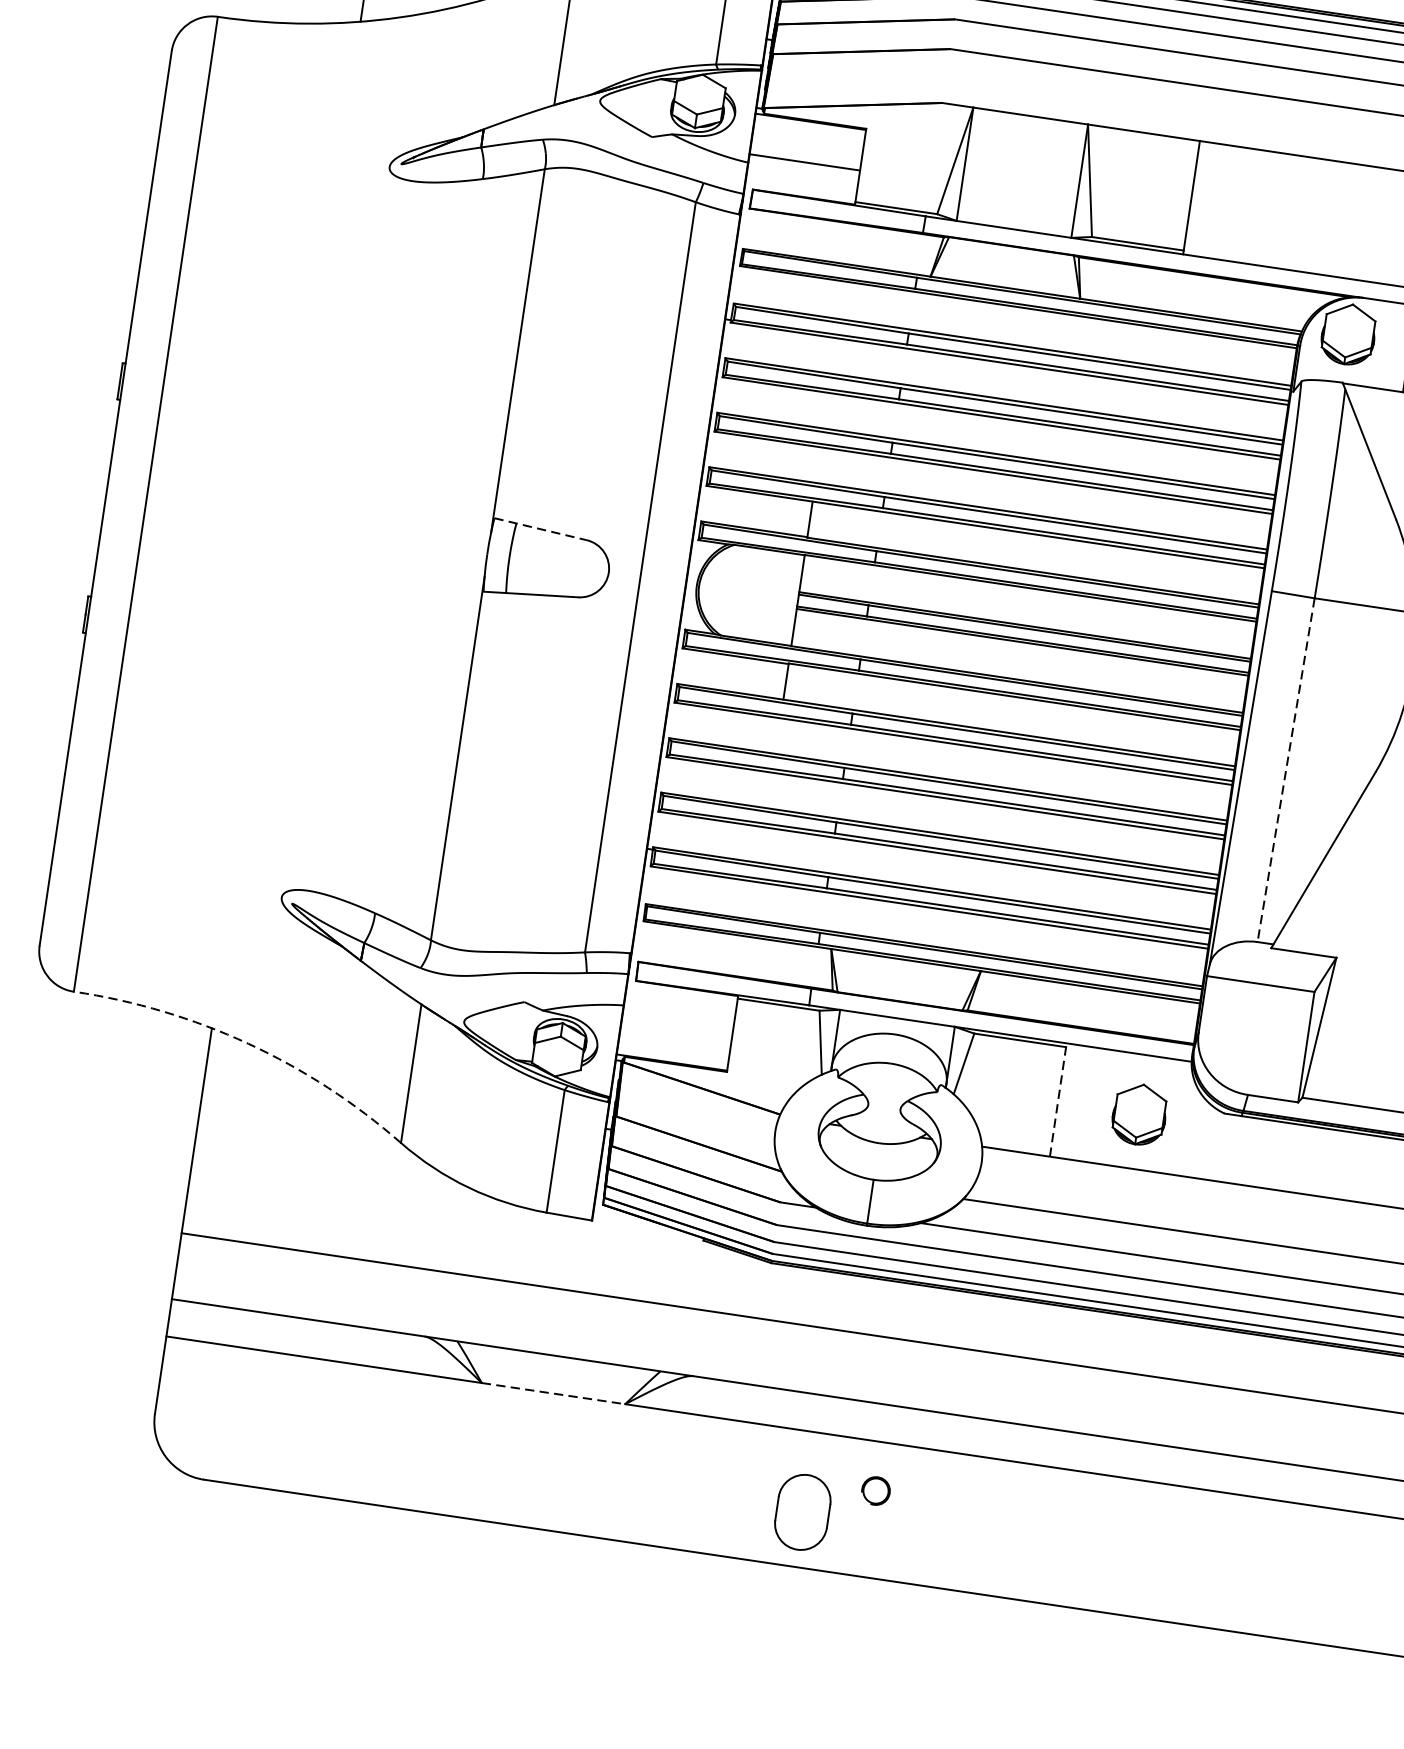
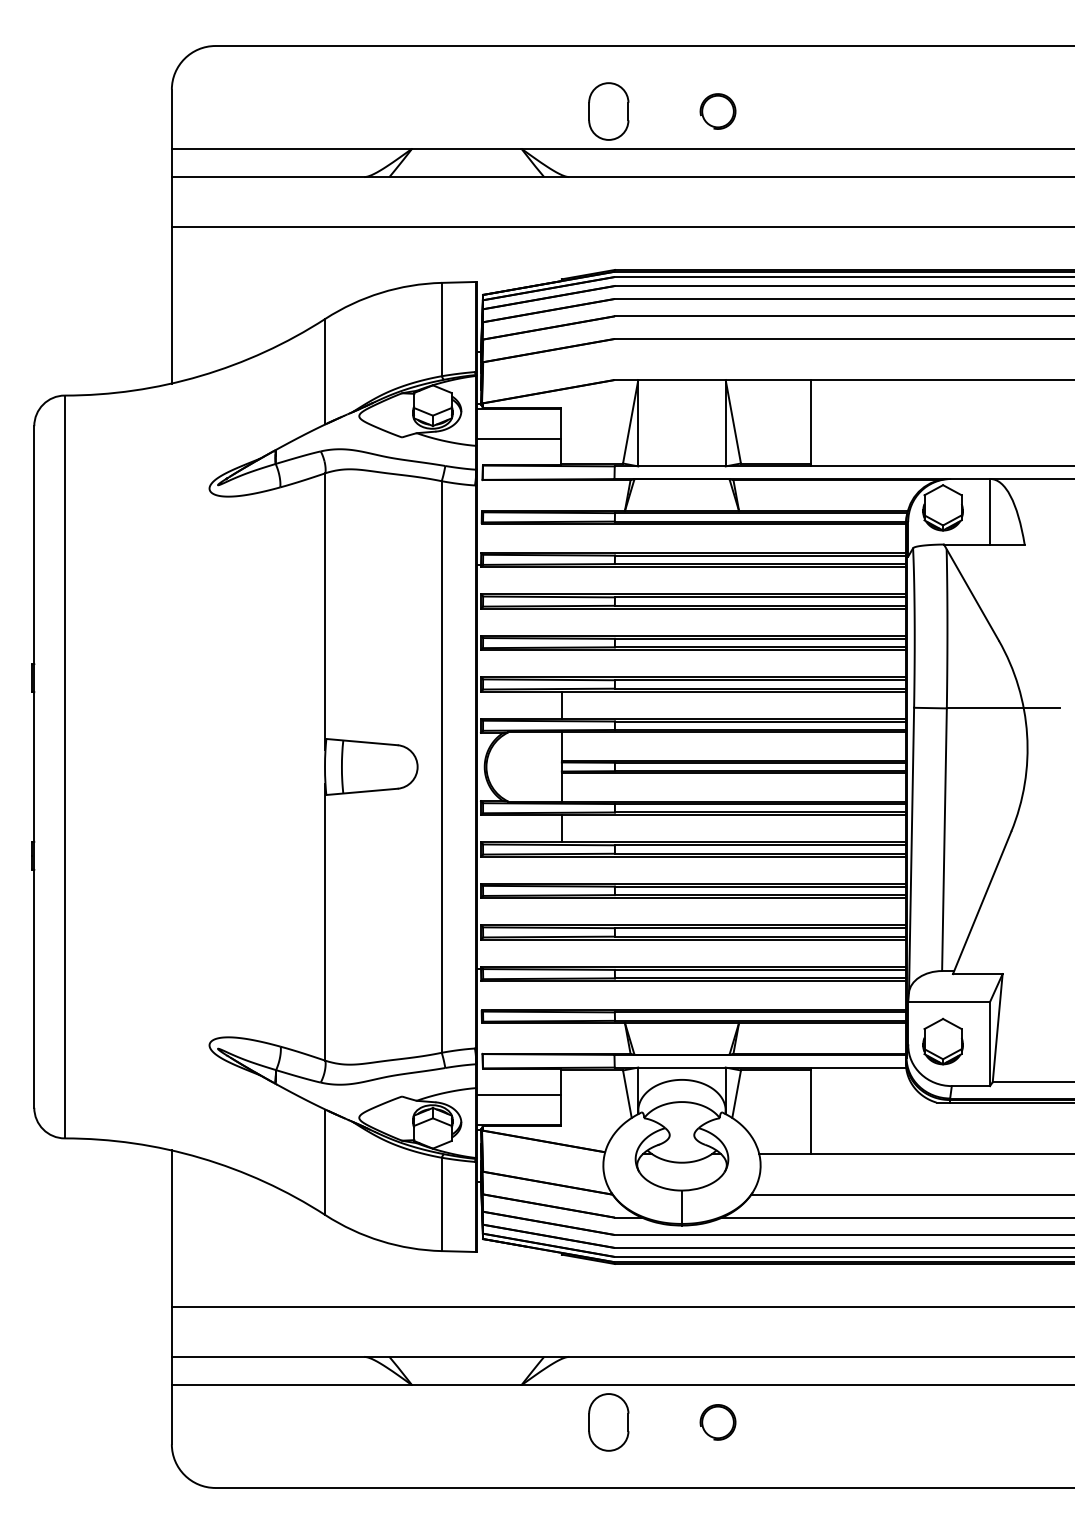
line: (541, 529) -> (362, 742), dashed -> solid
line: (1286, 771) -> (944, 840), dashed -> solid
line: (677, 1022) -> (518, 1094), added
arc: (247, 1044) -> (200, 1158), dashed -> solid
line: (1057, 1099) -> (810, 1110), dashed -> solid
part: (1138, 1114) -> (942, 1041), moved
line: (553, 1393) -> (466, 1385), dashed -> solid
part: (875, 1491) -> (717, 1422), size x1.67
part: (802, 1512) -> (608, 1422), moved

